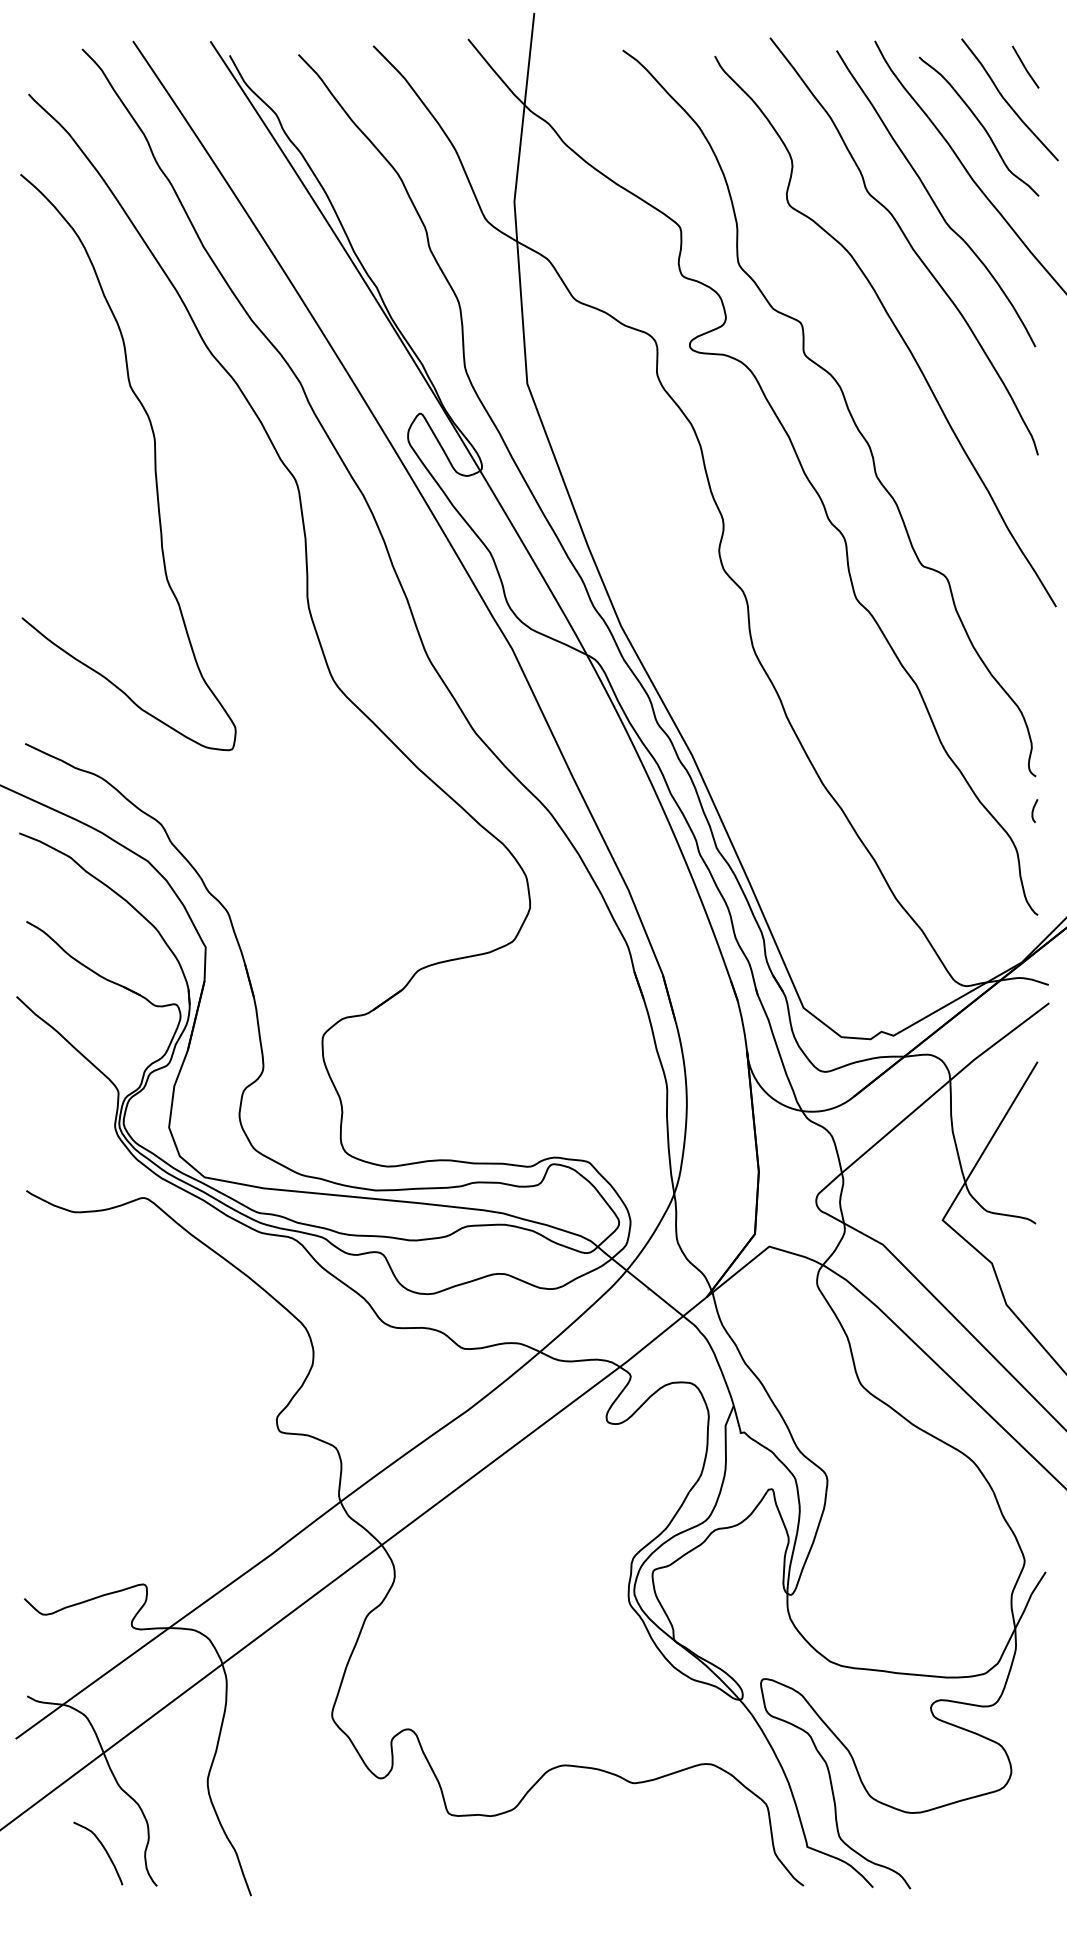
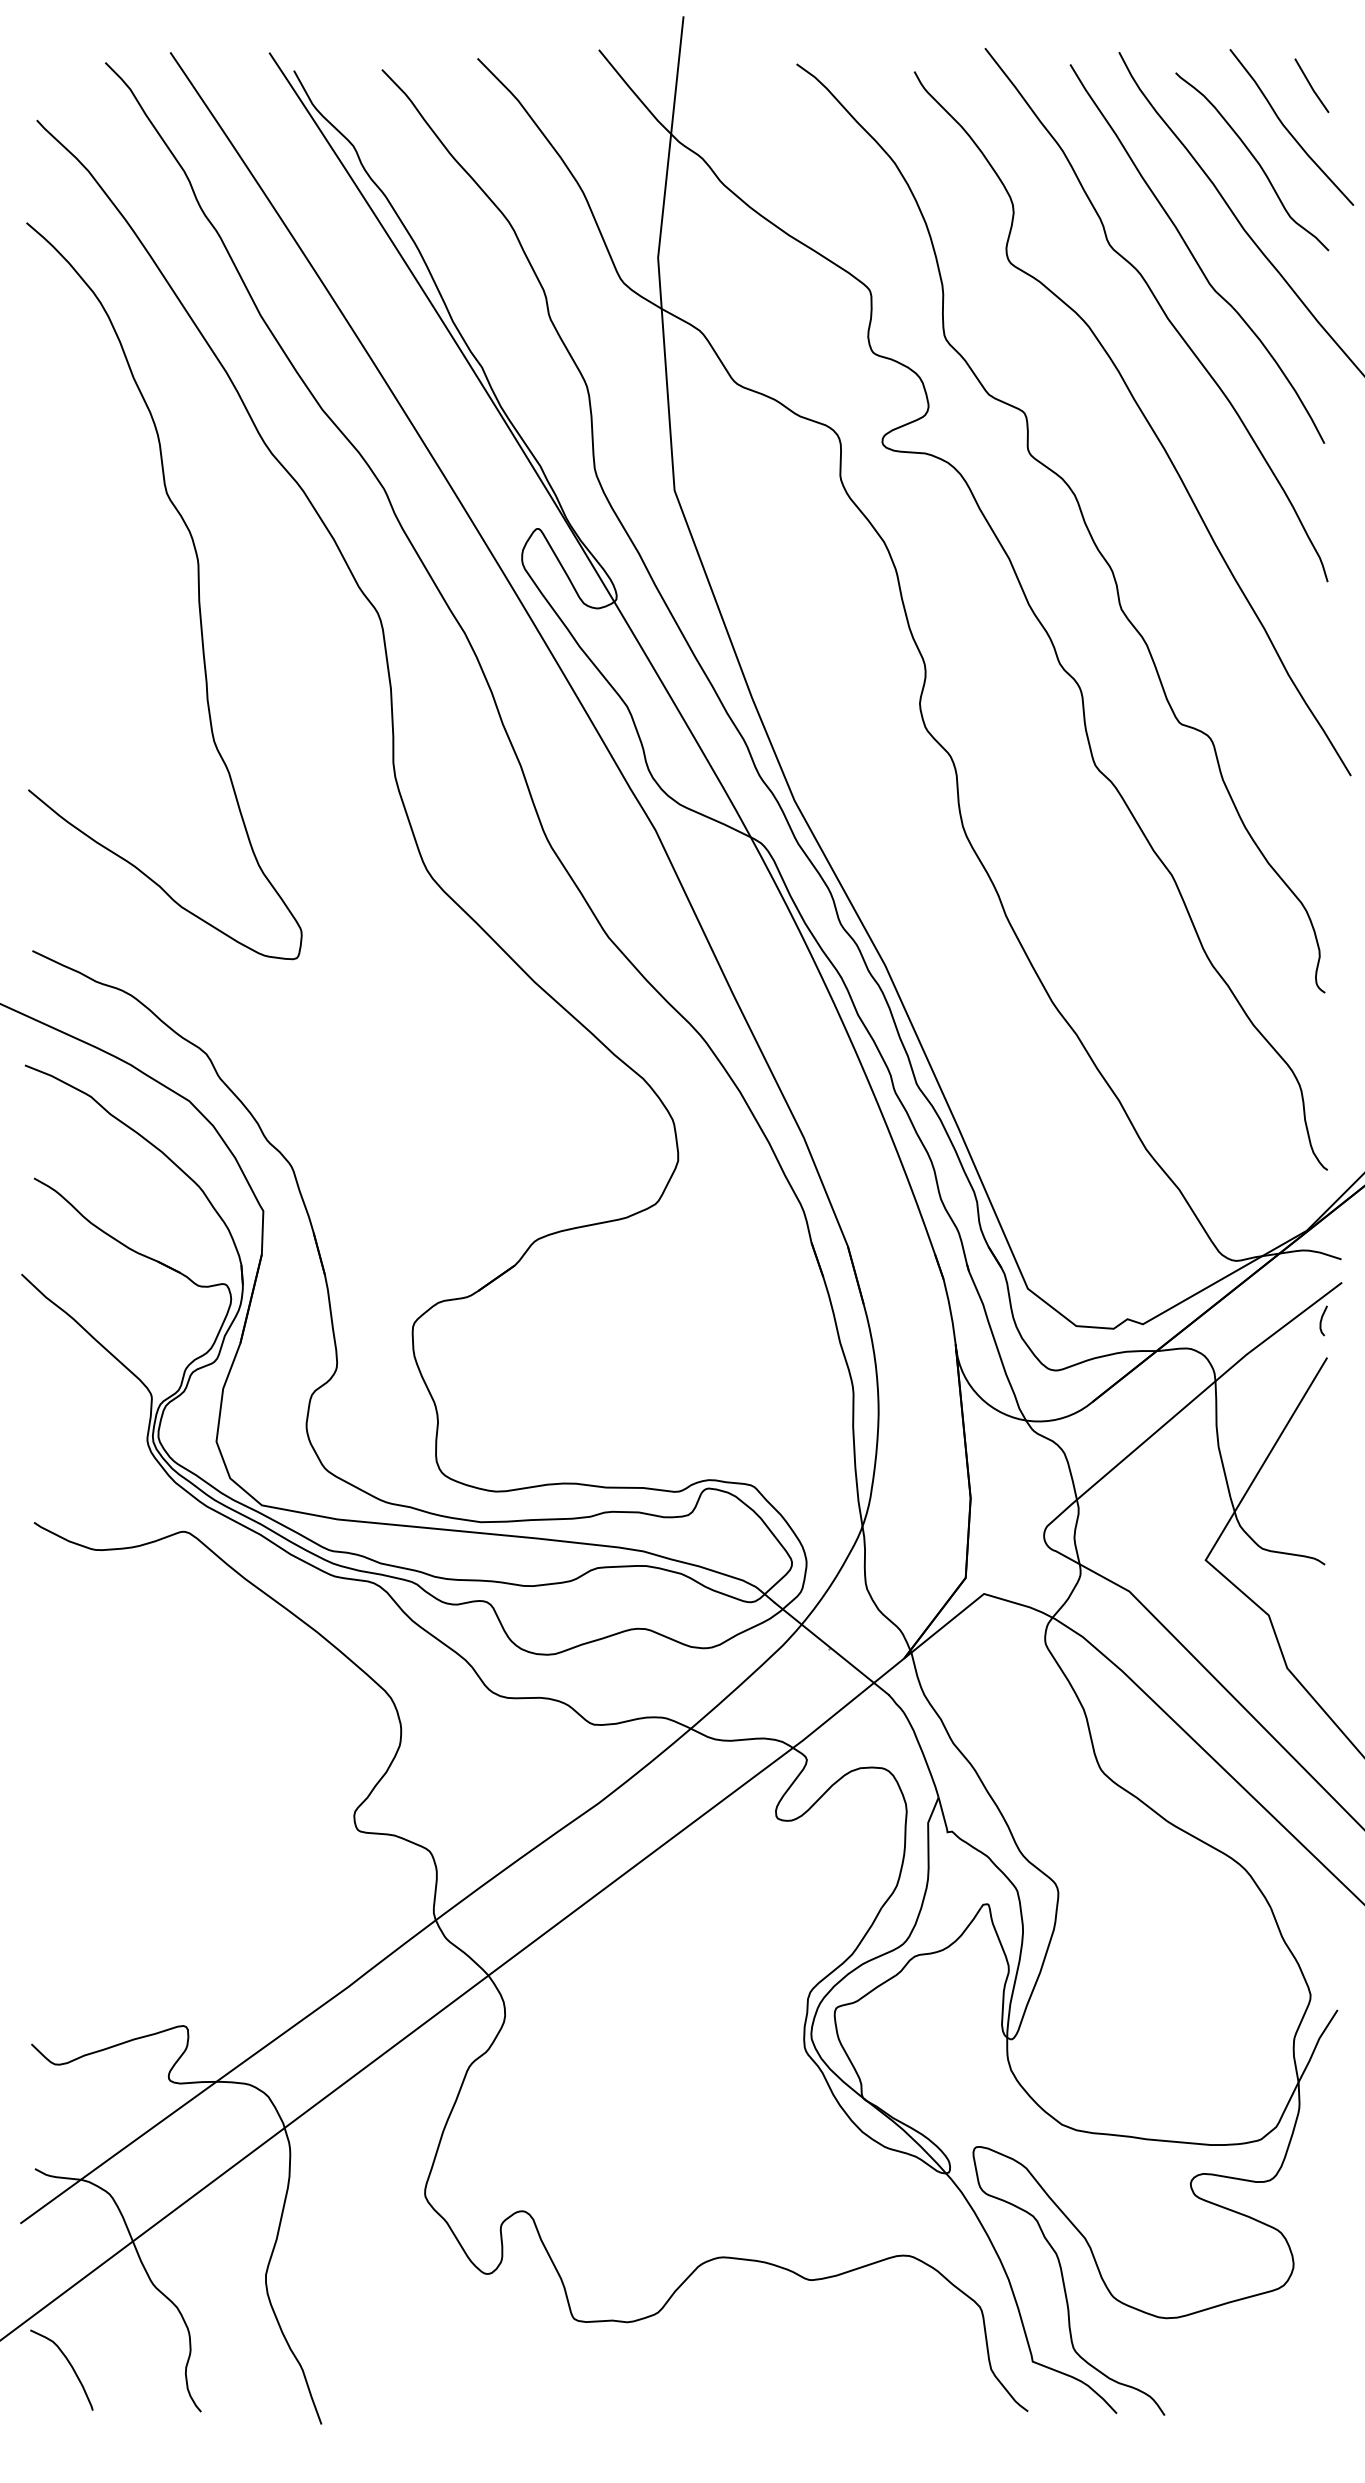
curve: (1033, 810) -> (1322, 1320), moved
curve: (103, 1848) -> (68, 2363), moved

